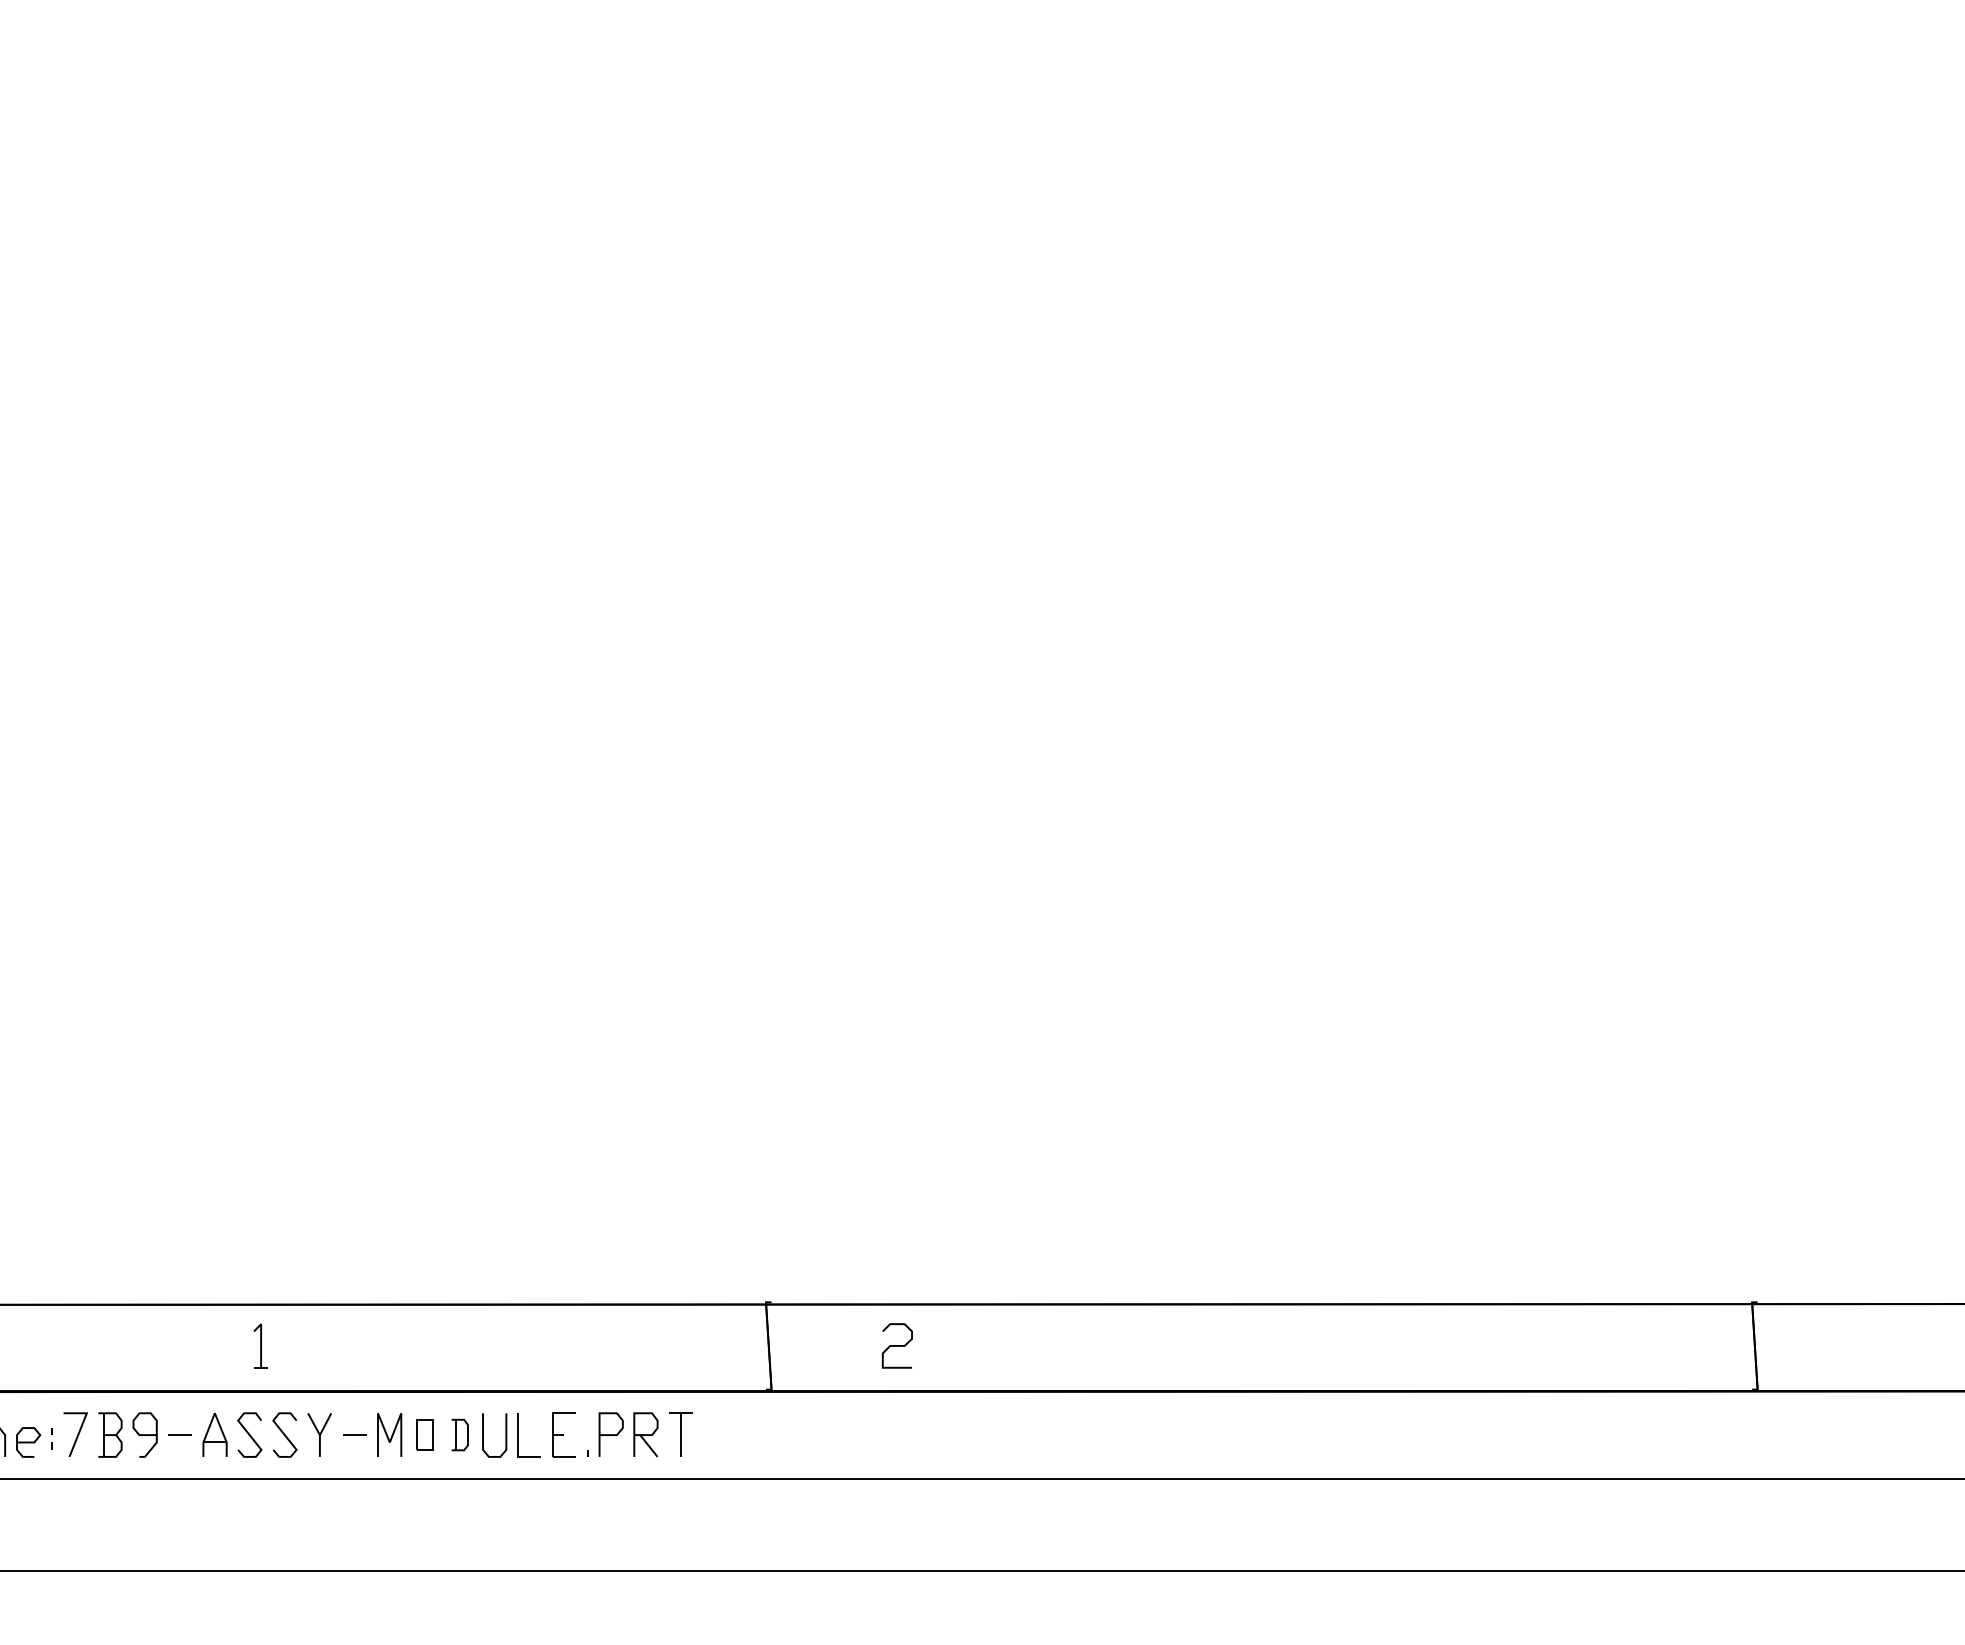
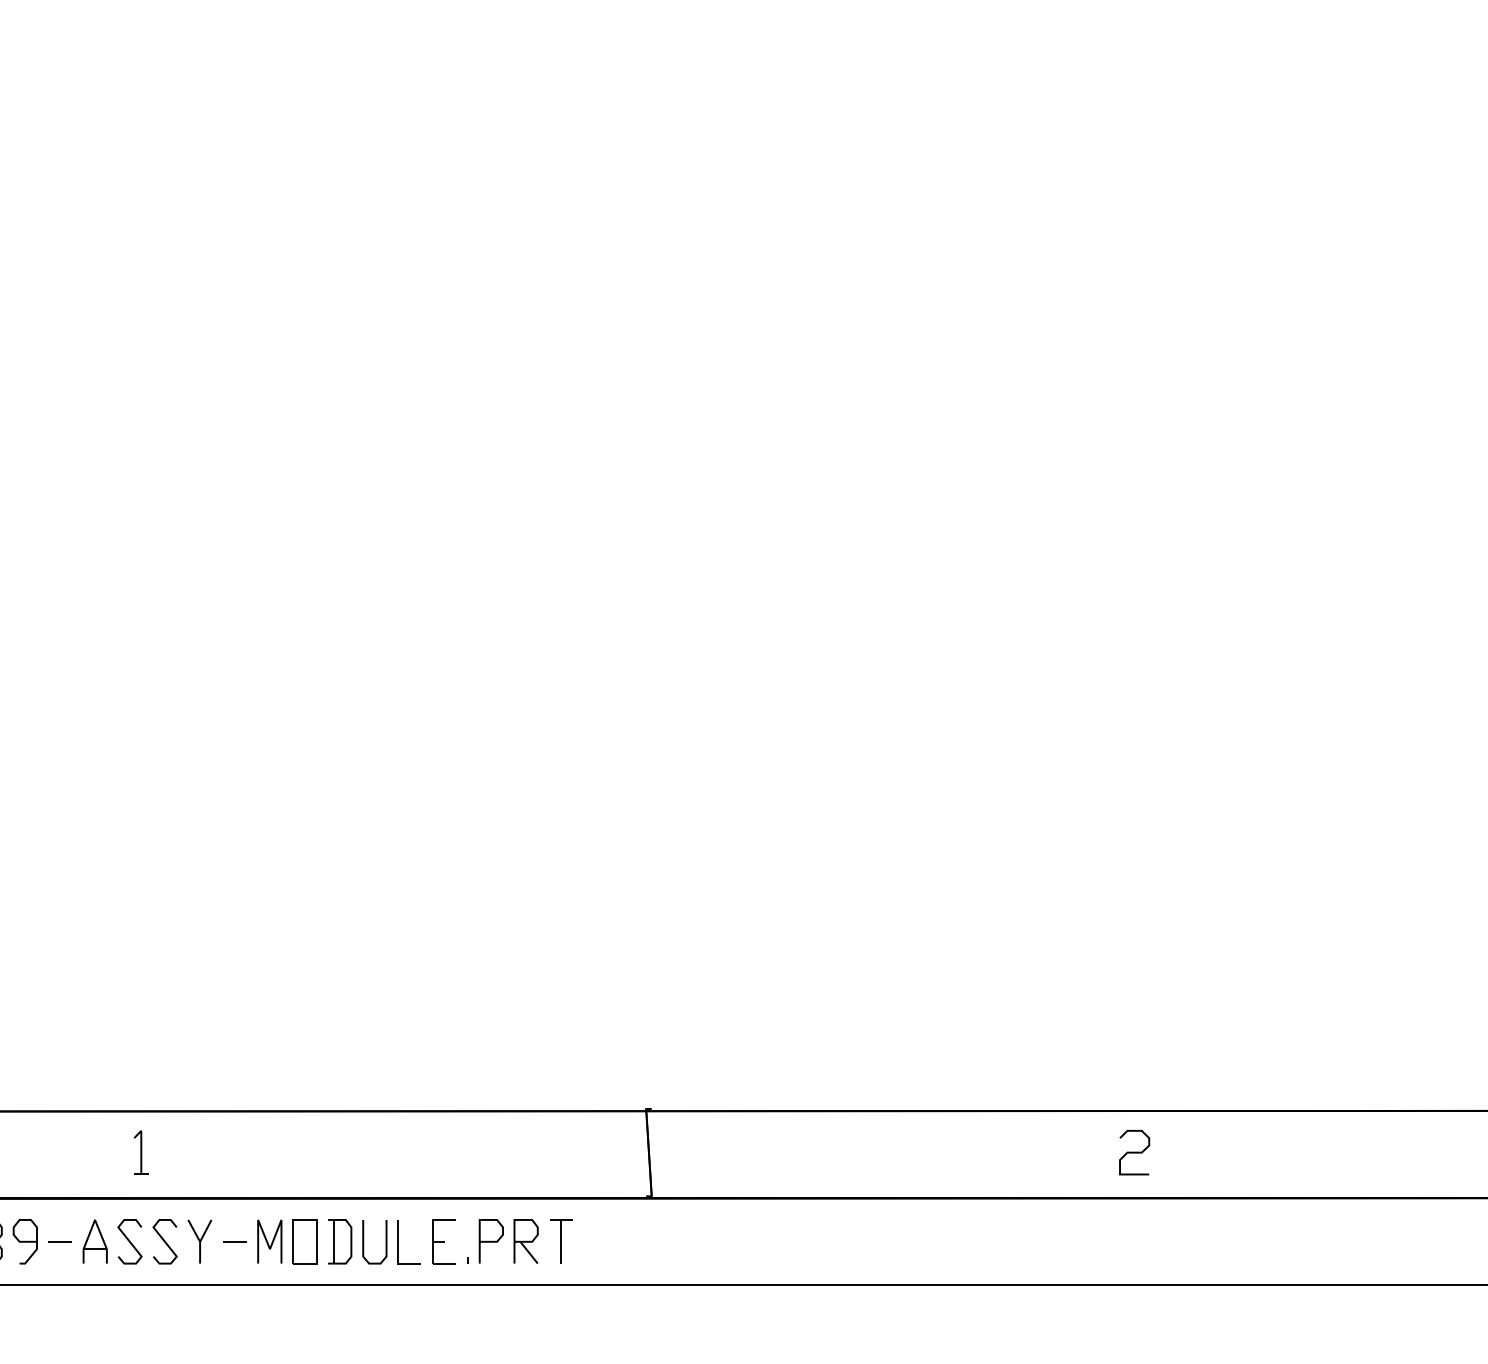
curve: (897, 1345) -> (1134, 1152), moved
part: (424, 1434) -> (304, 1241), size x1.43
part: (460, 1434) -> (340, 1241), size x1.43

